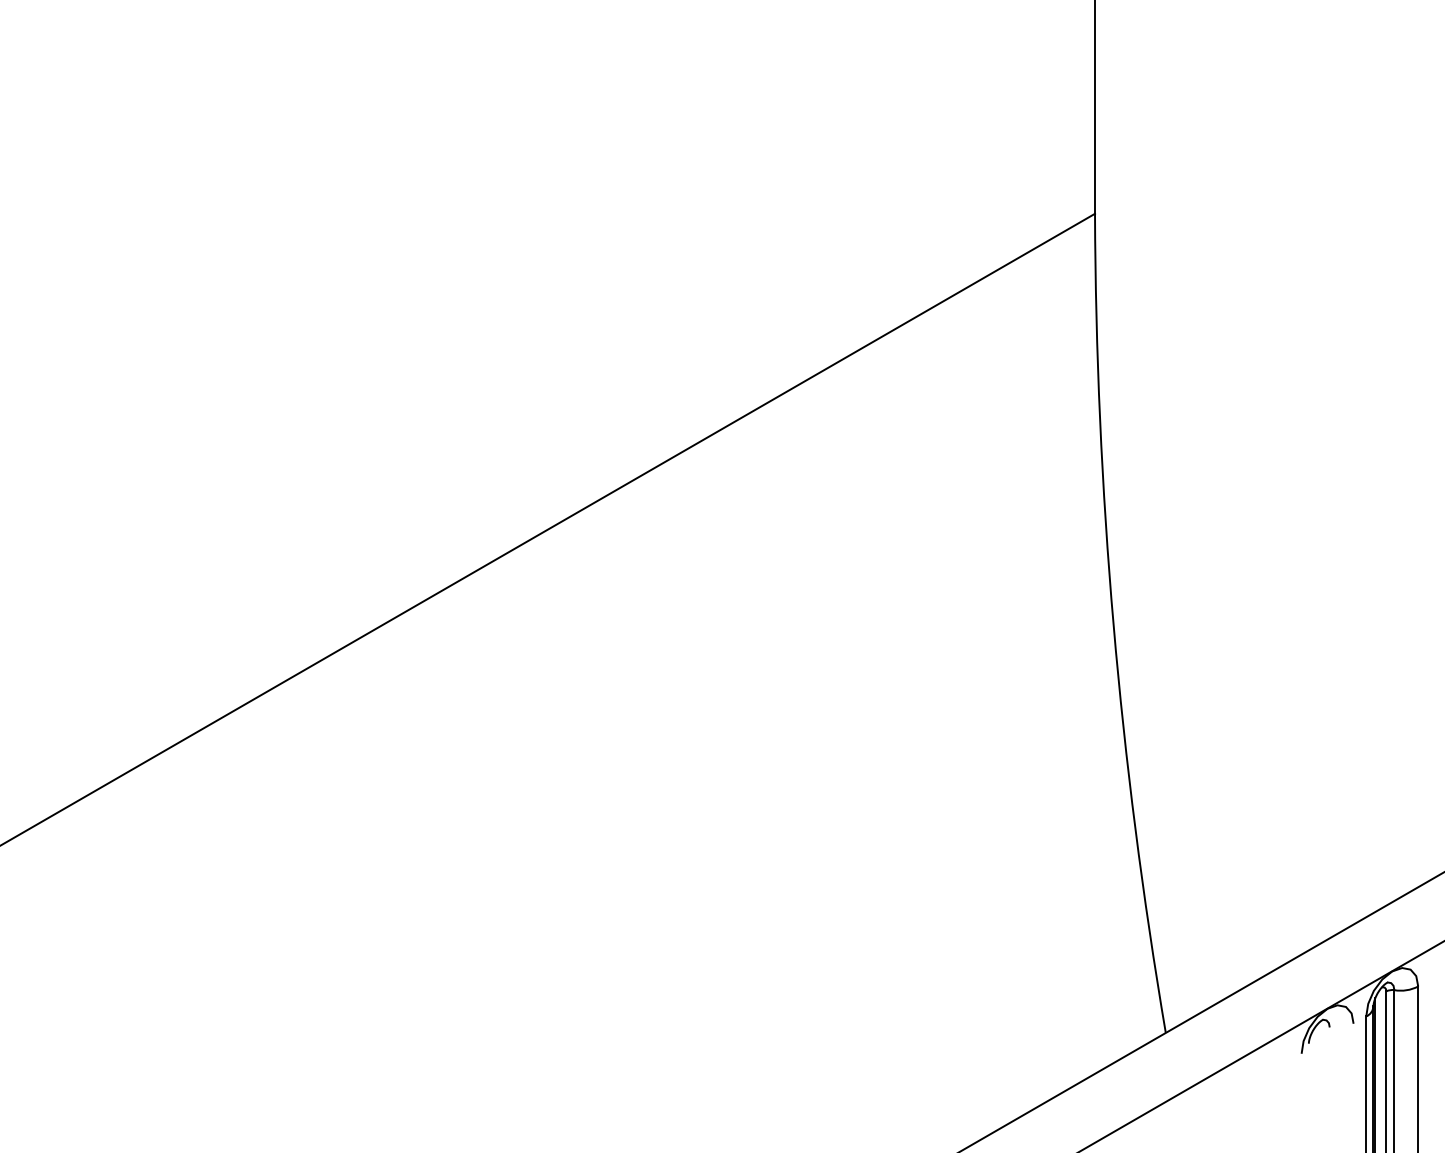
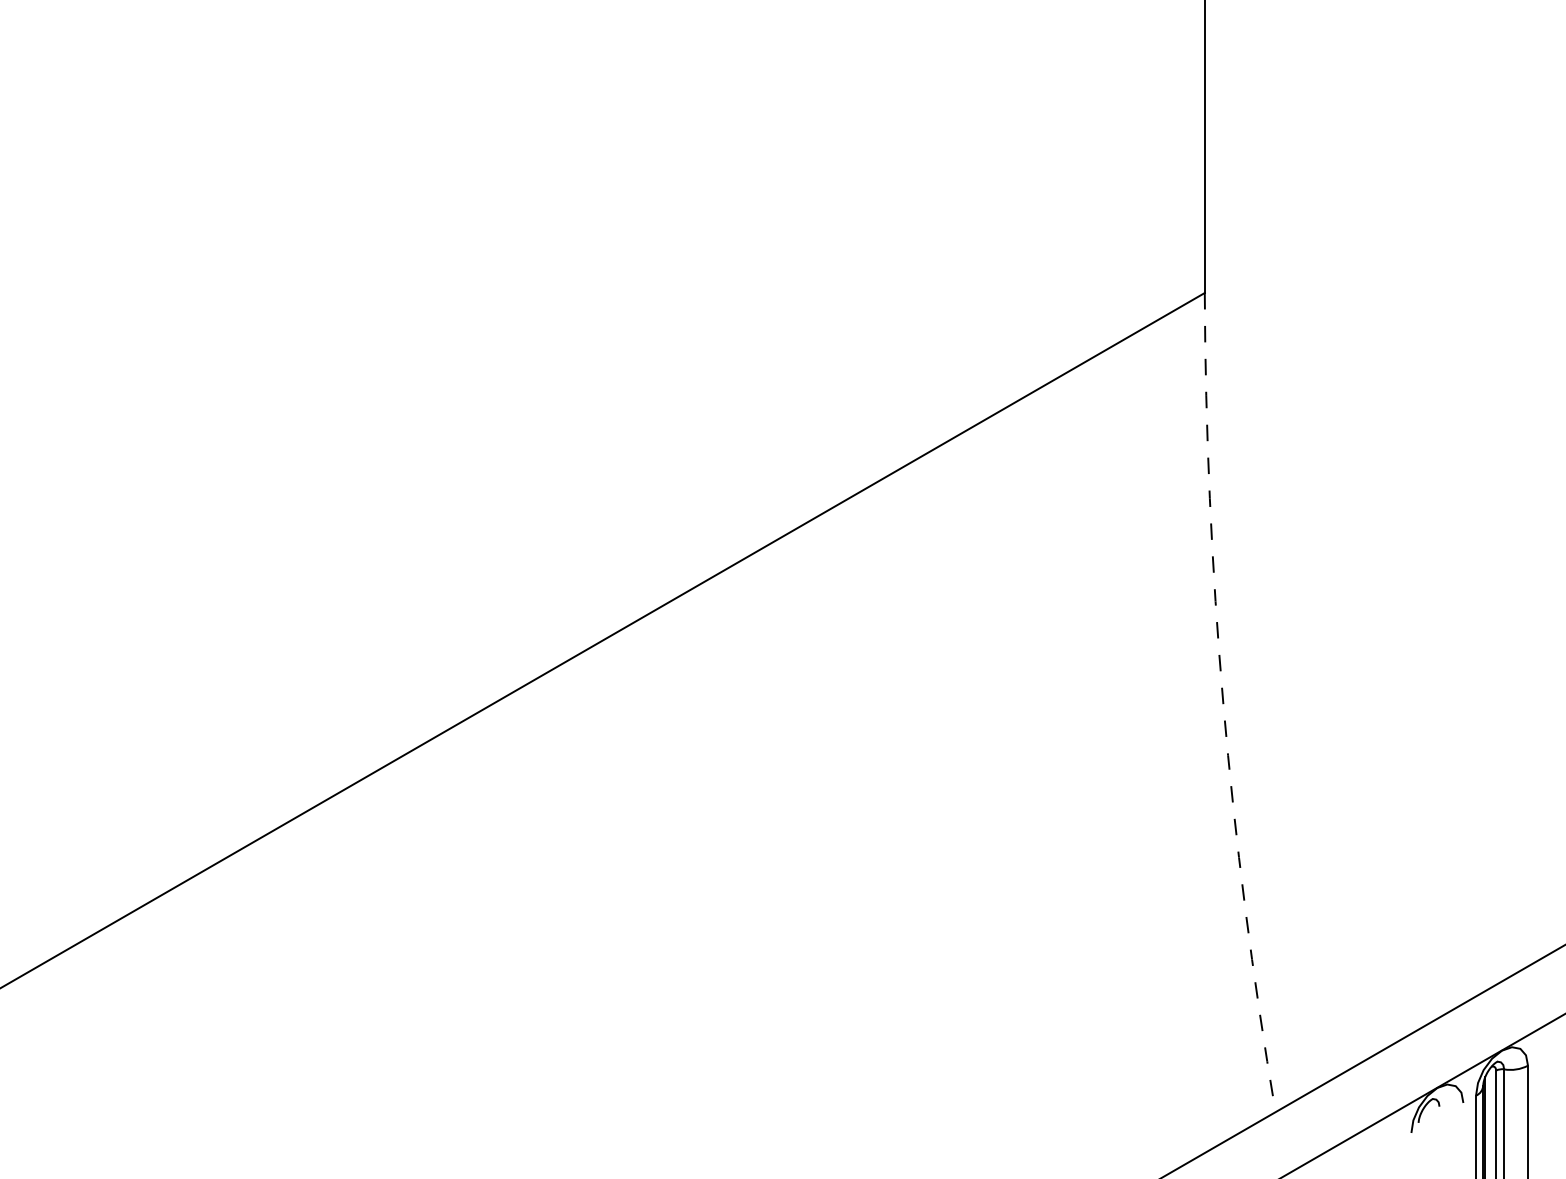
arc: (1113, 625) -> (1223, 704), solid -> dashed

